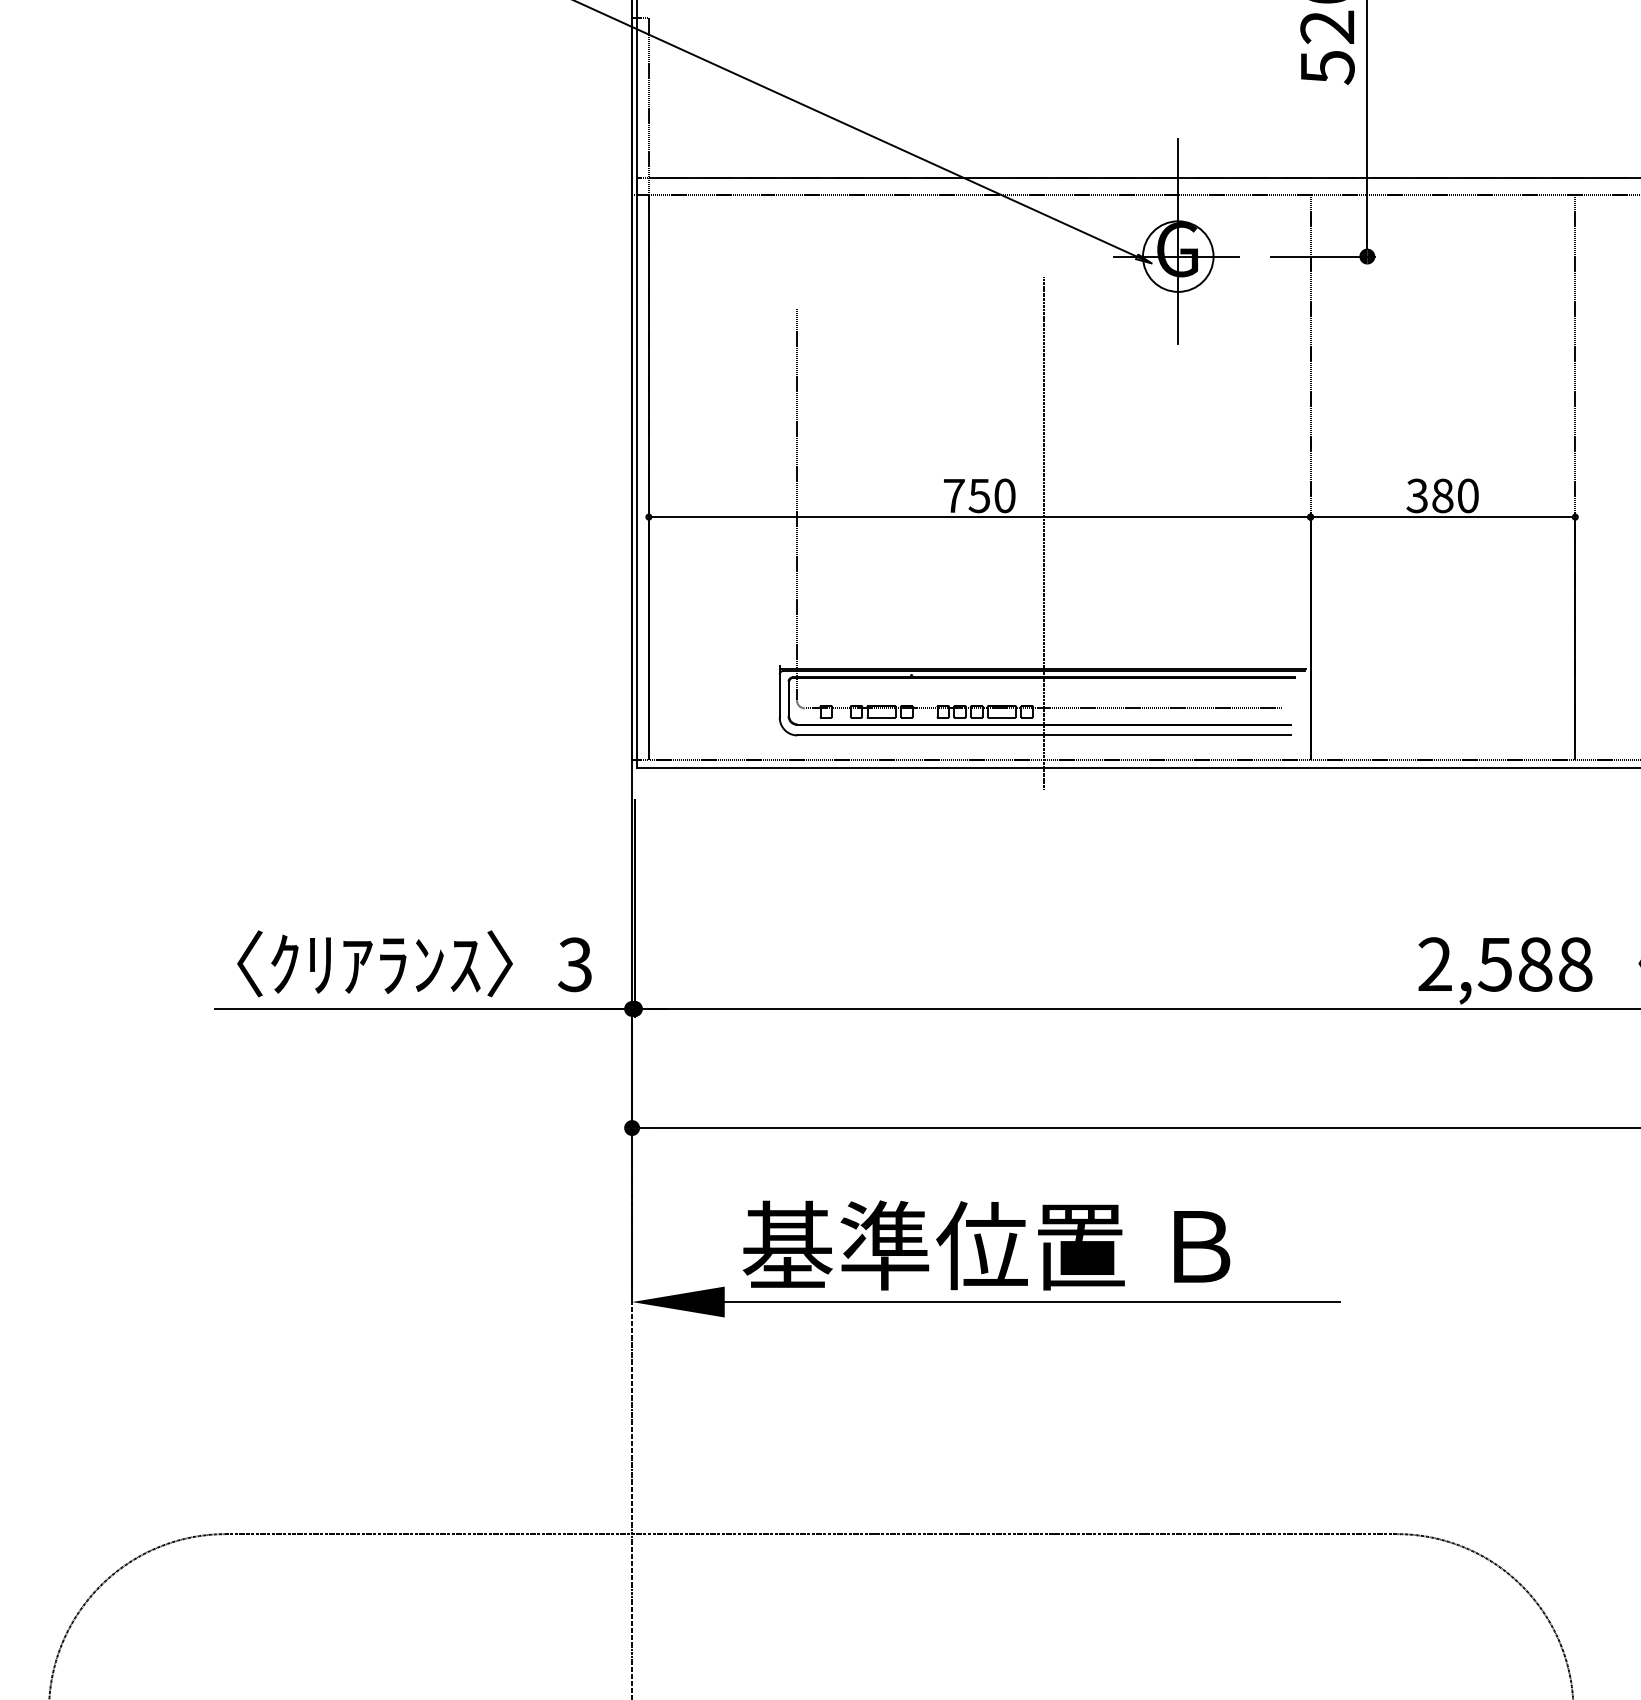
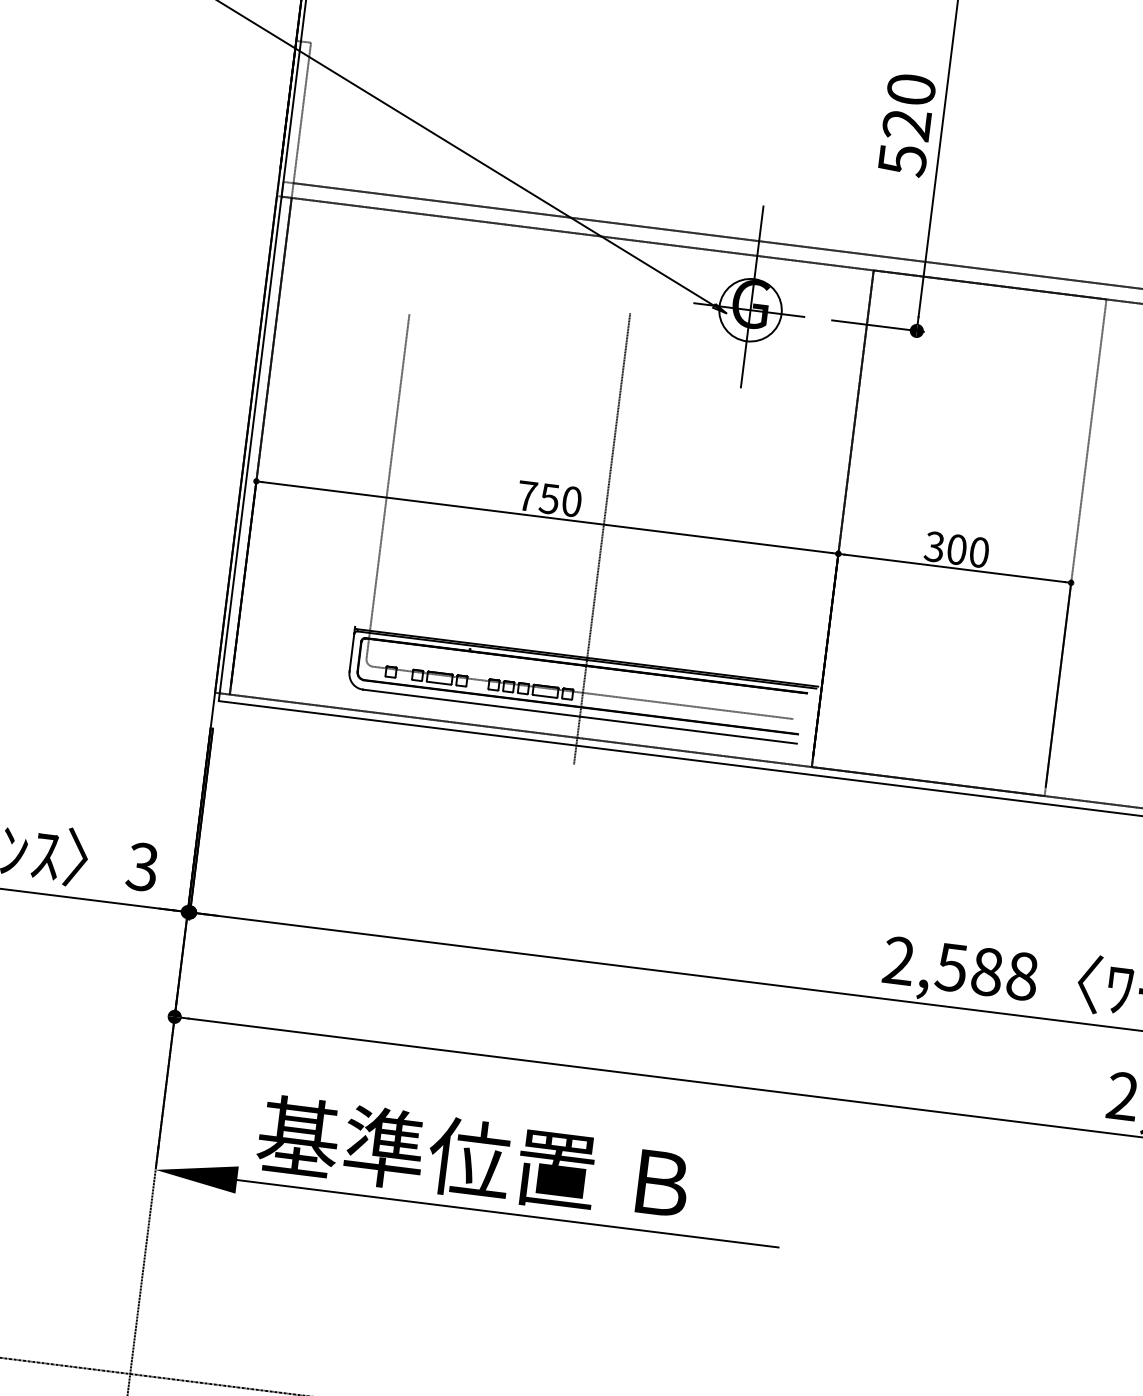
text: (1442, 495) -> (956, 549), 380 -> 300

